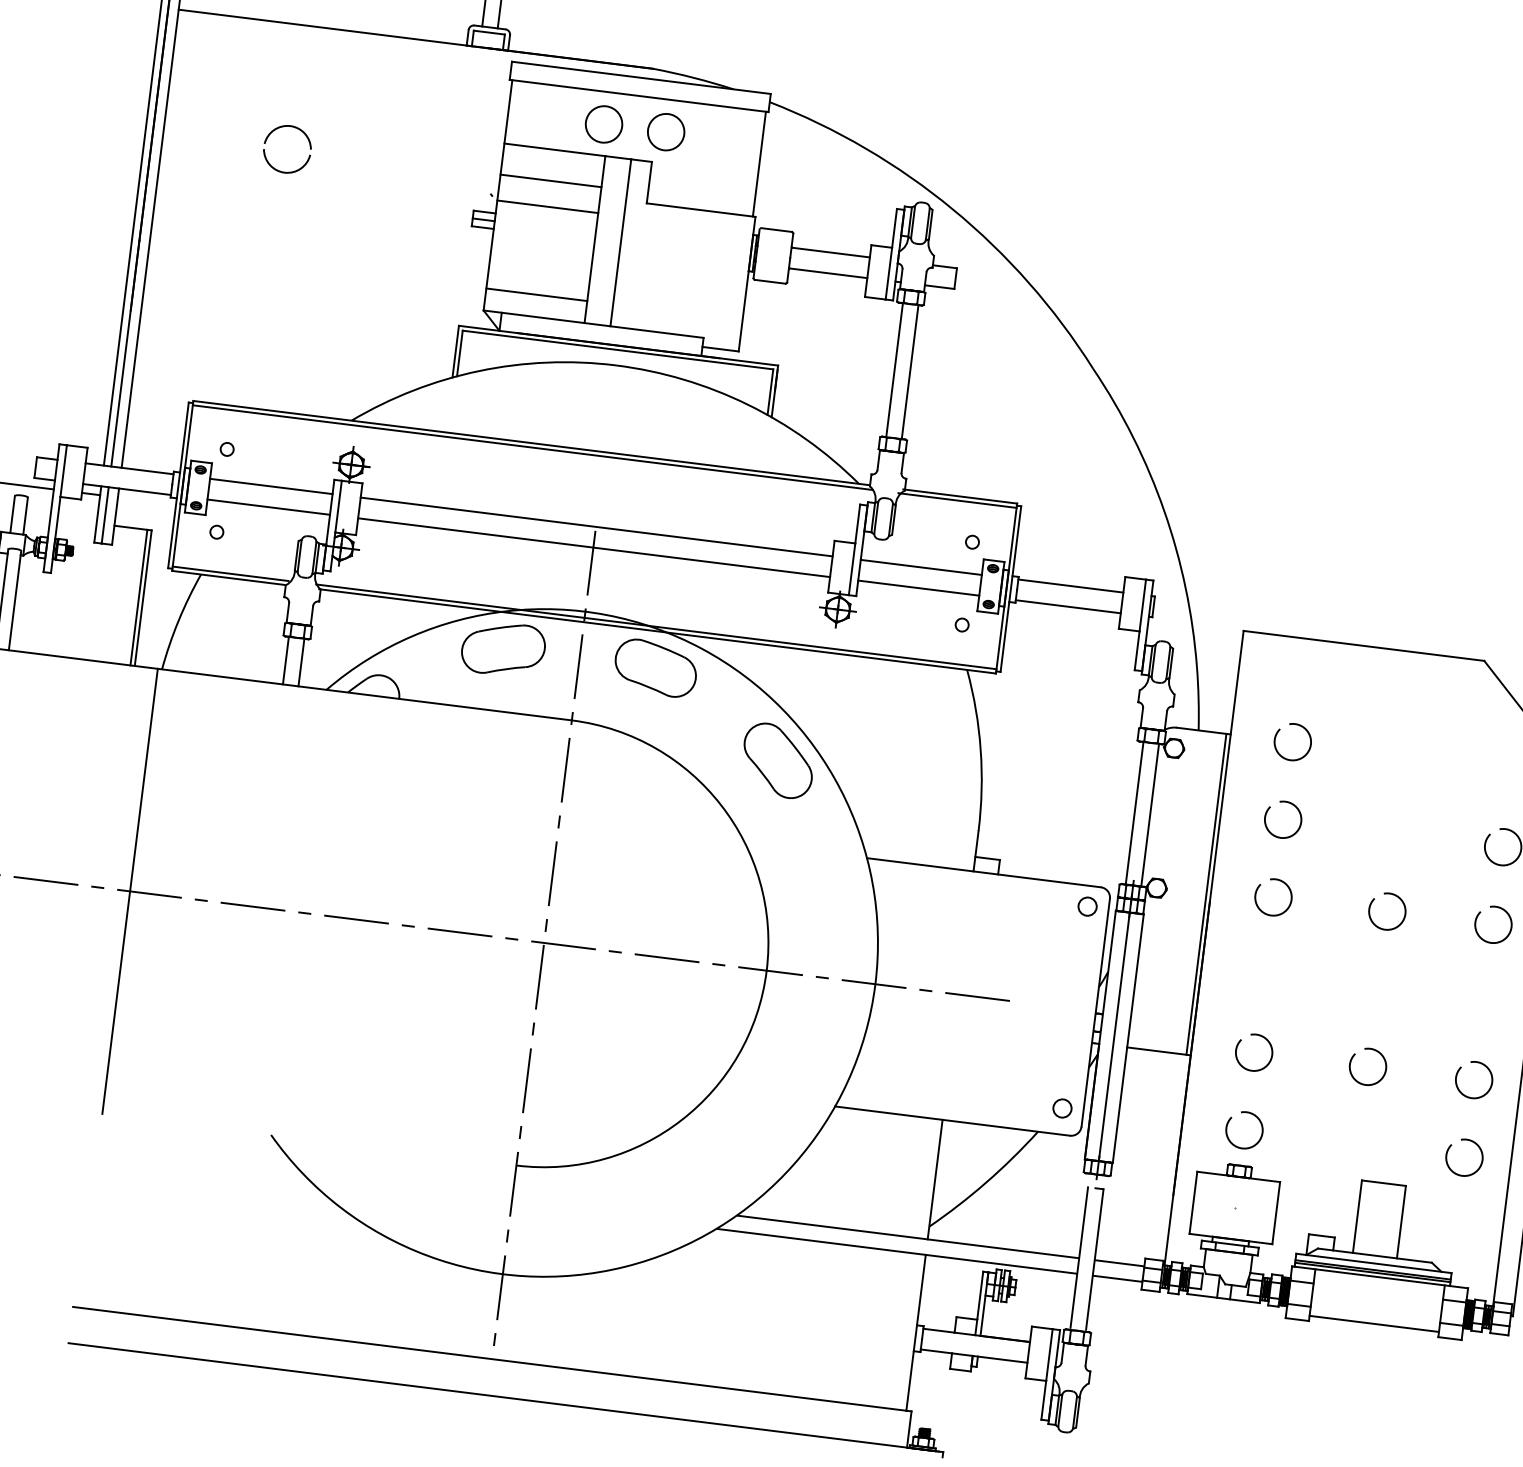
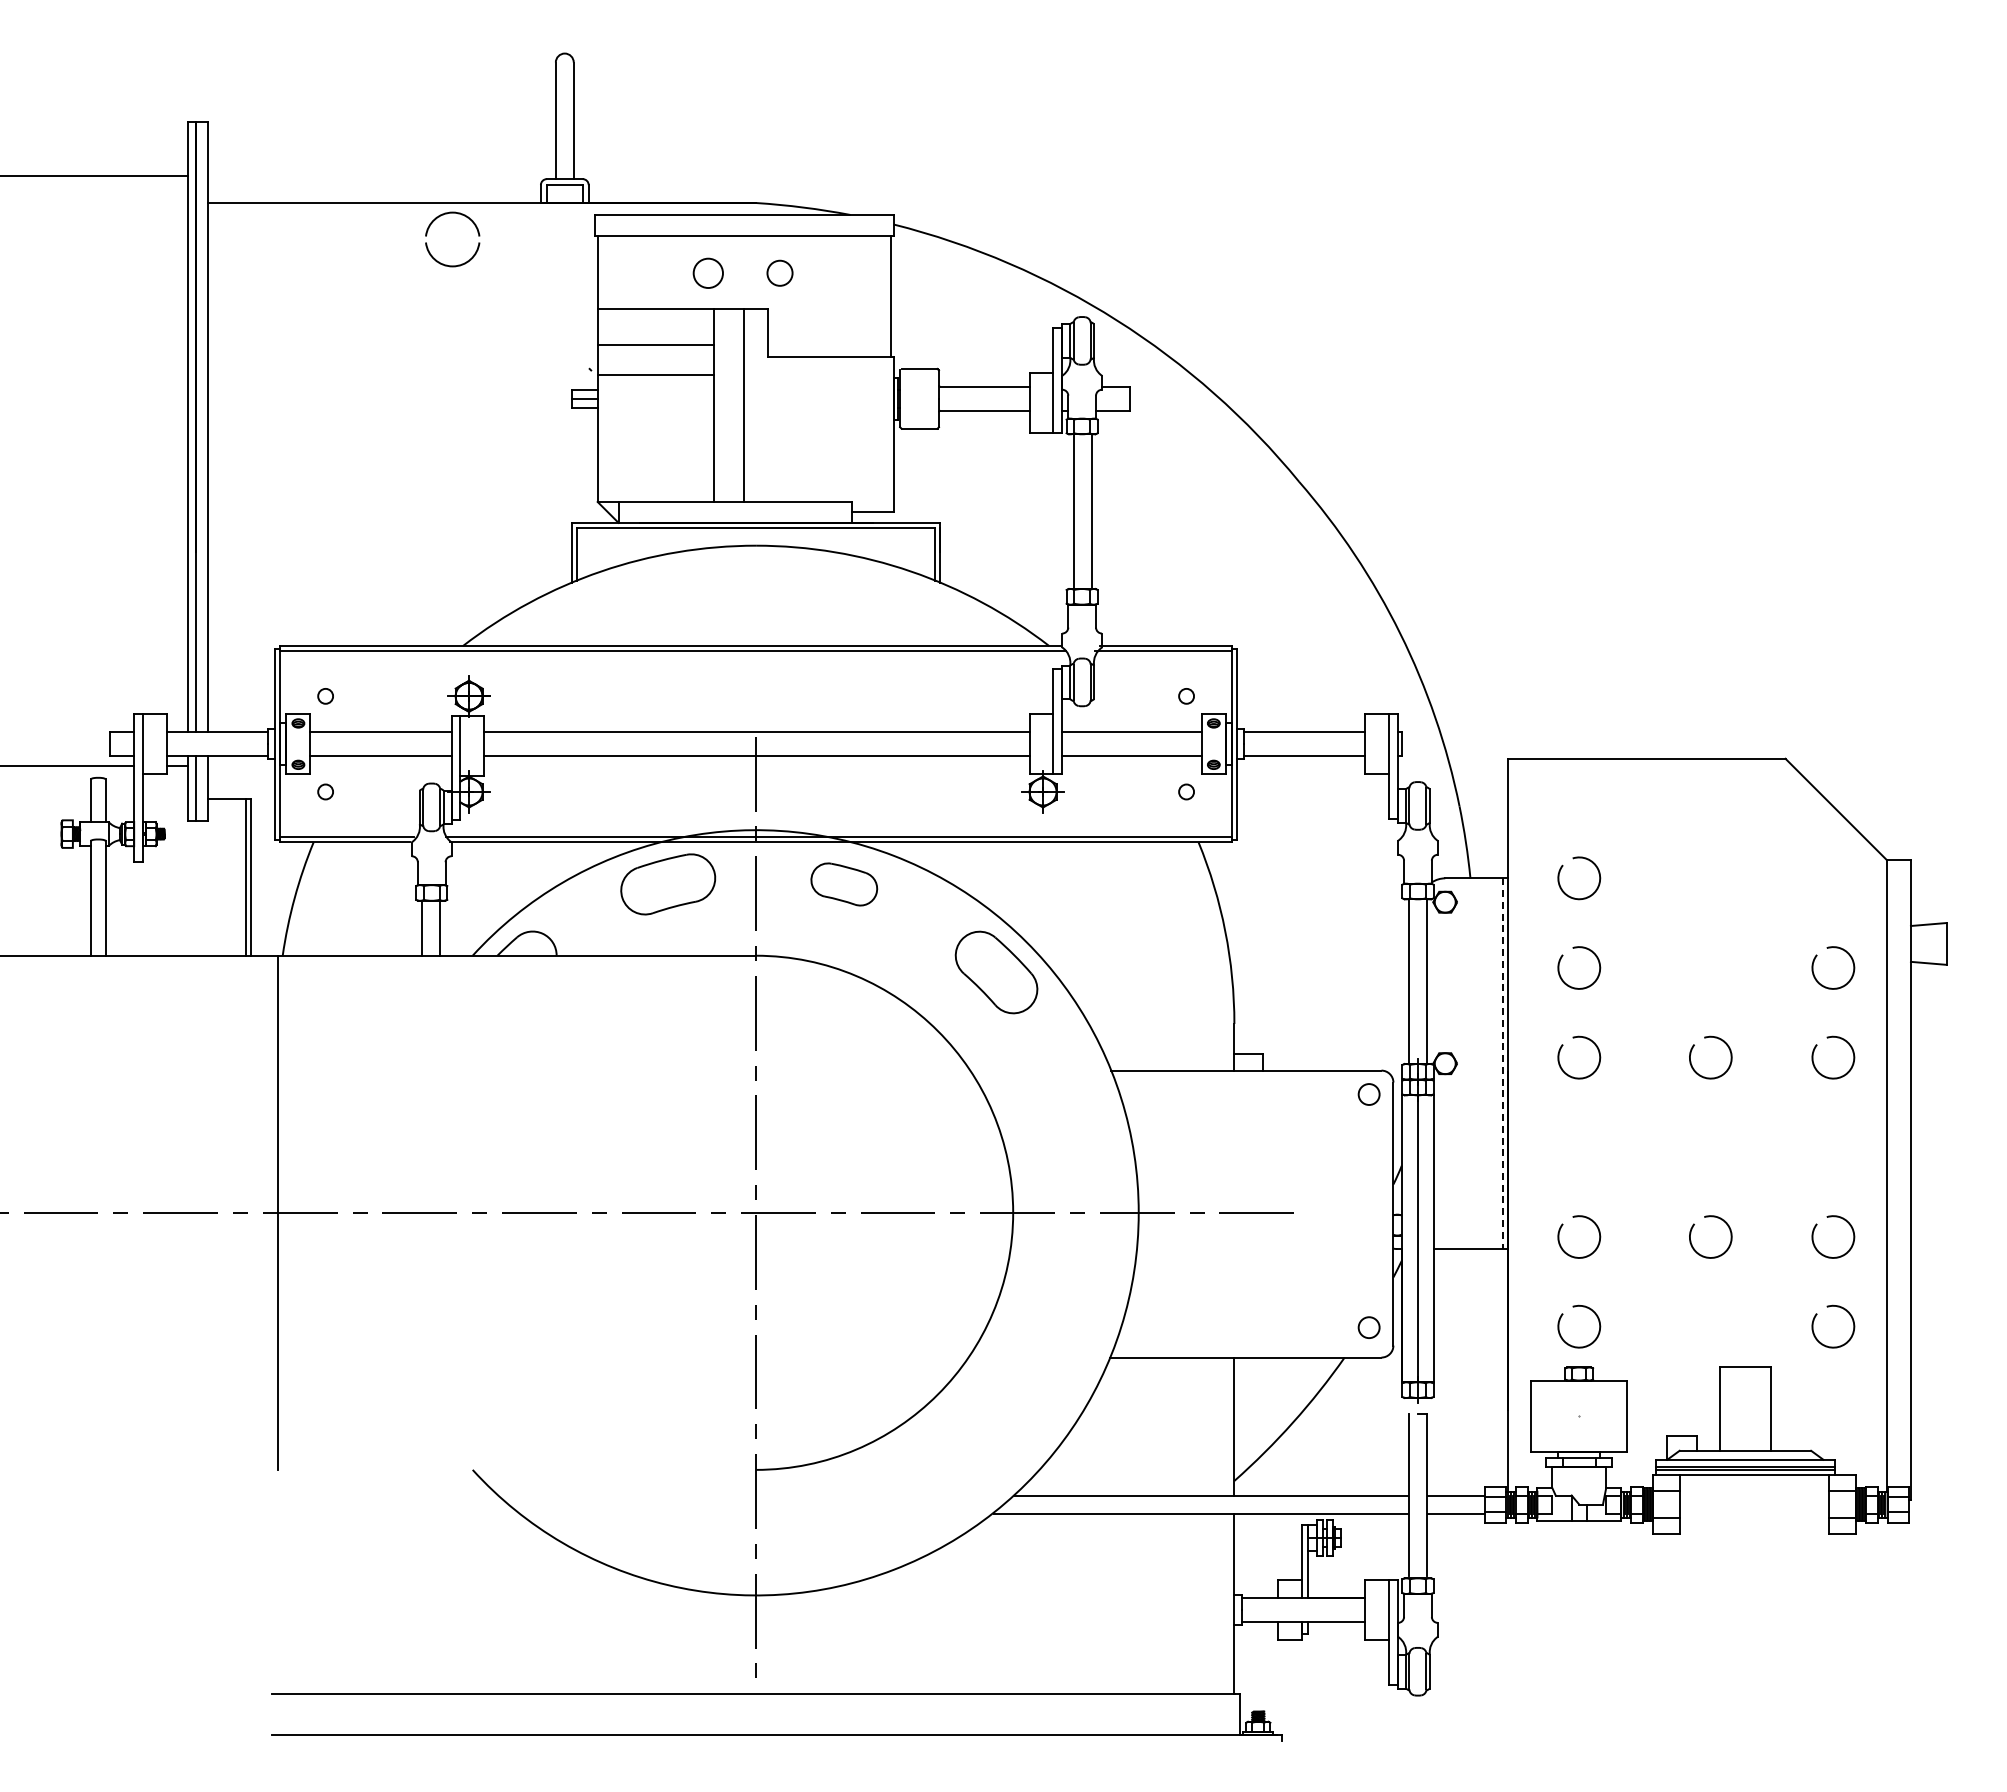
circle: (604, 124) -> (708, 273), size x0.7
part: (273, 131) -> (434, 221), moved
circle: (665, 132) -> (779, 273), size x0.6
line: (536, 294) -> (655, 476), removed
part: (656, 668) -> (844, 884), size x0.7
line: (1206, 895) -> (1502, 1064), solid -> dashed
line: (1374, 1323) -> (1754, 1528), removed

